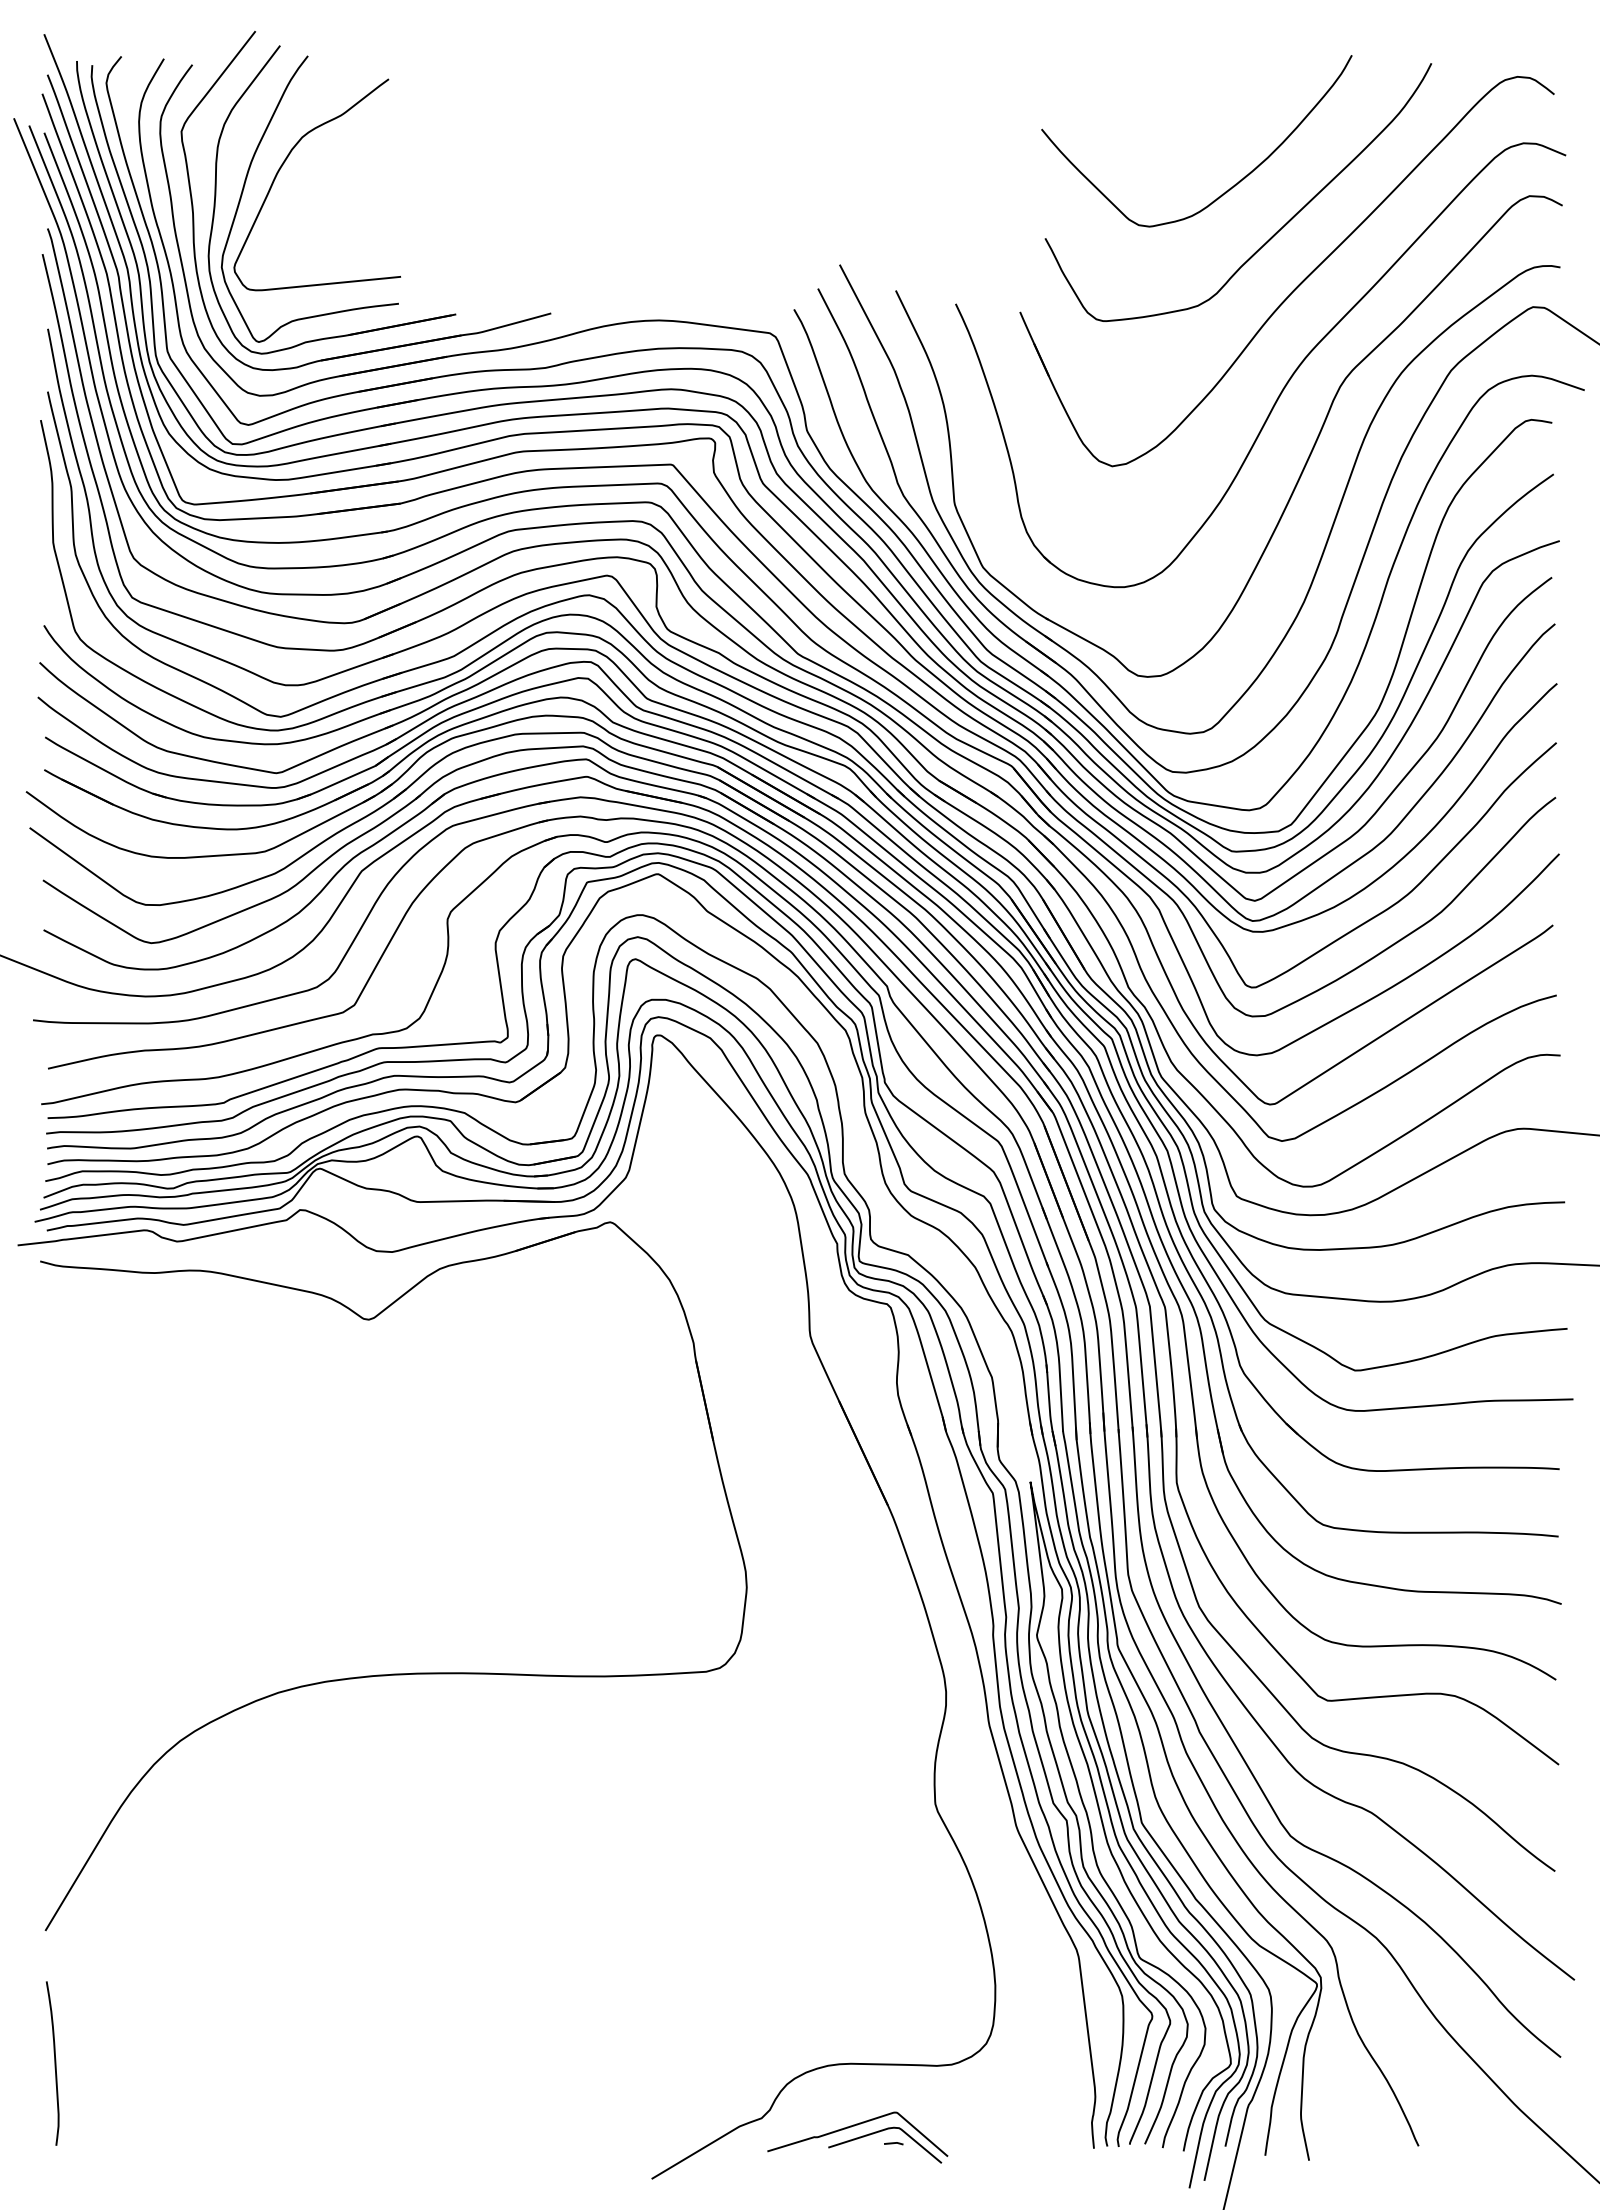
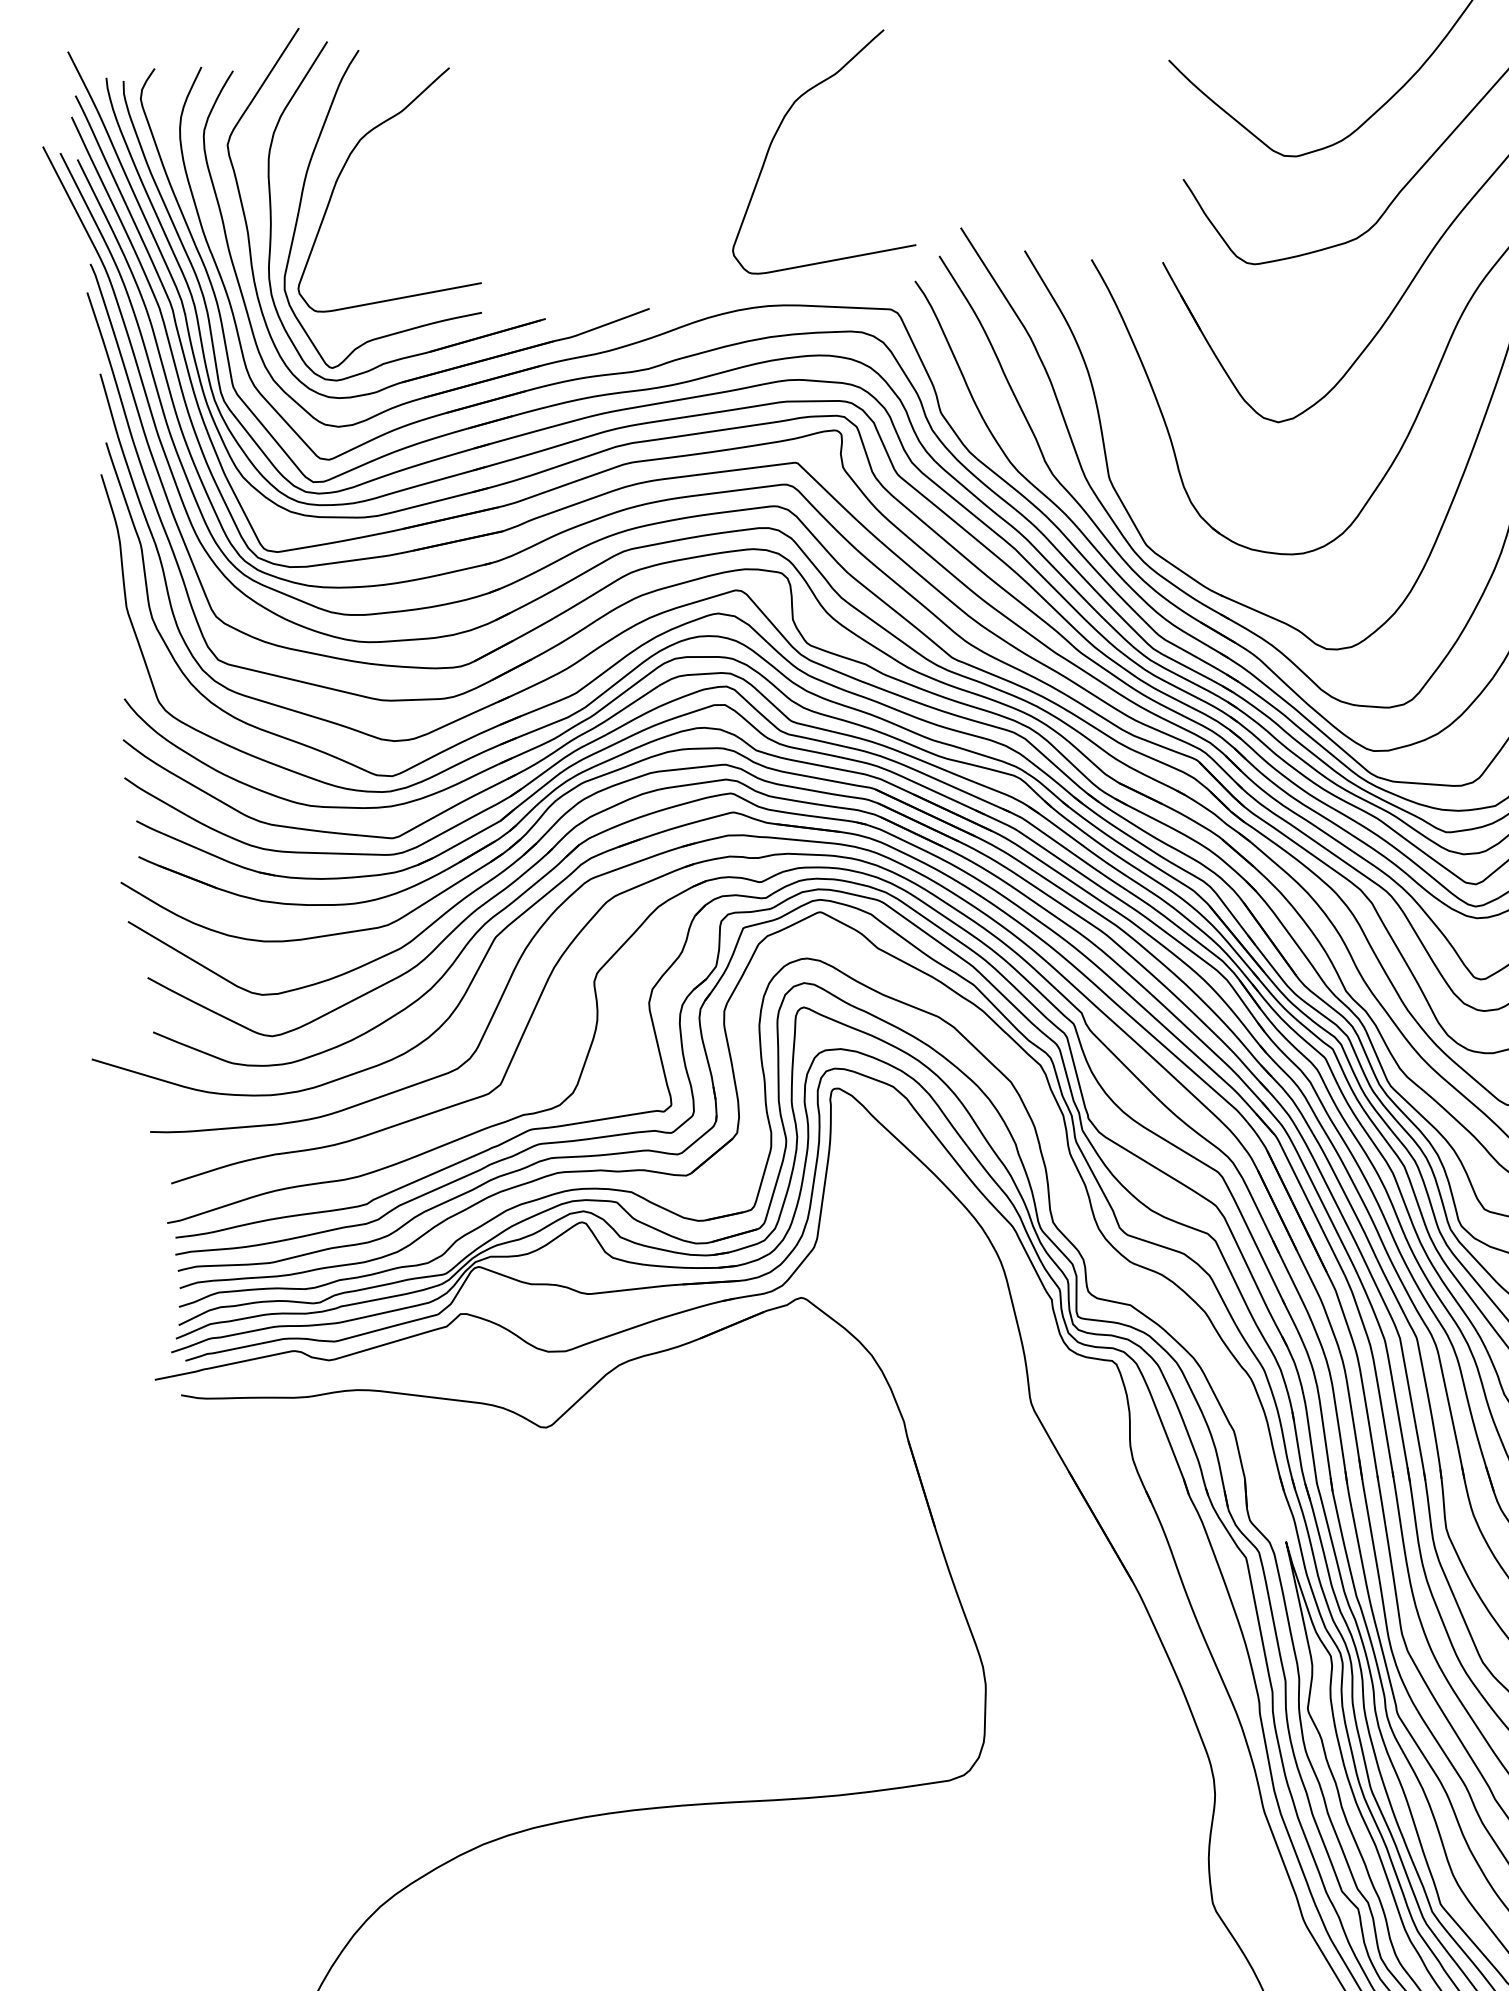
curve: (680, 165) -> (776, 134), added

